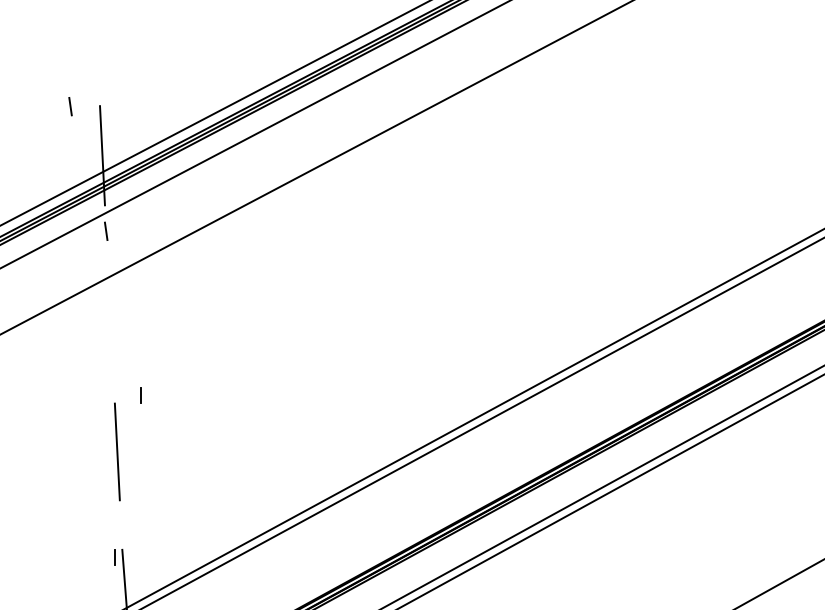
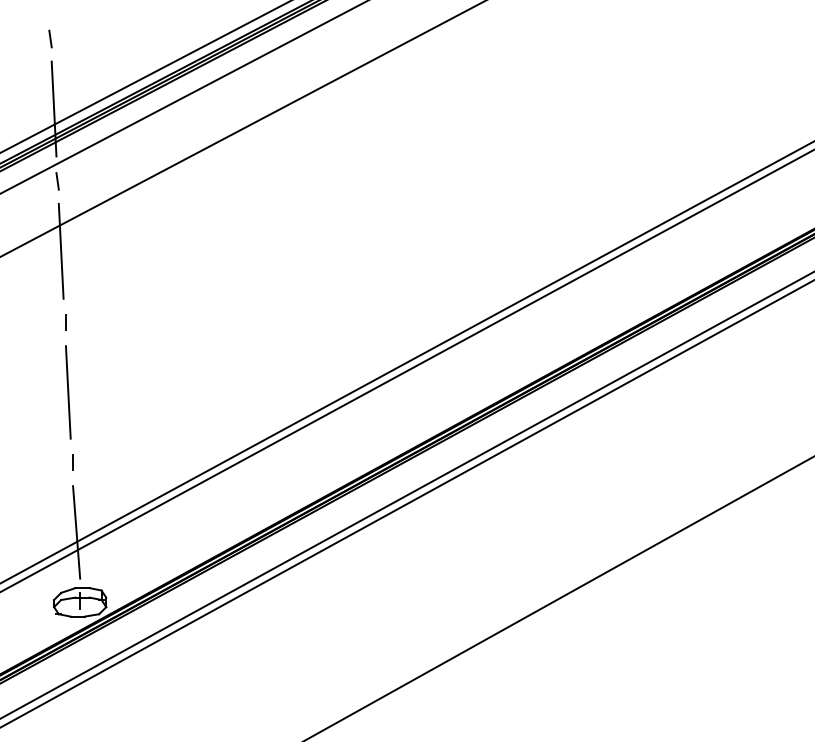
line: (70, 106) -> (50, 38), moved
line: (109, 303) -> (60, 250), added
line: (140, 395) -> (65, 322), moved
line: (114, 557) -> (72, 462), moved

